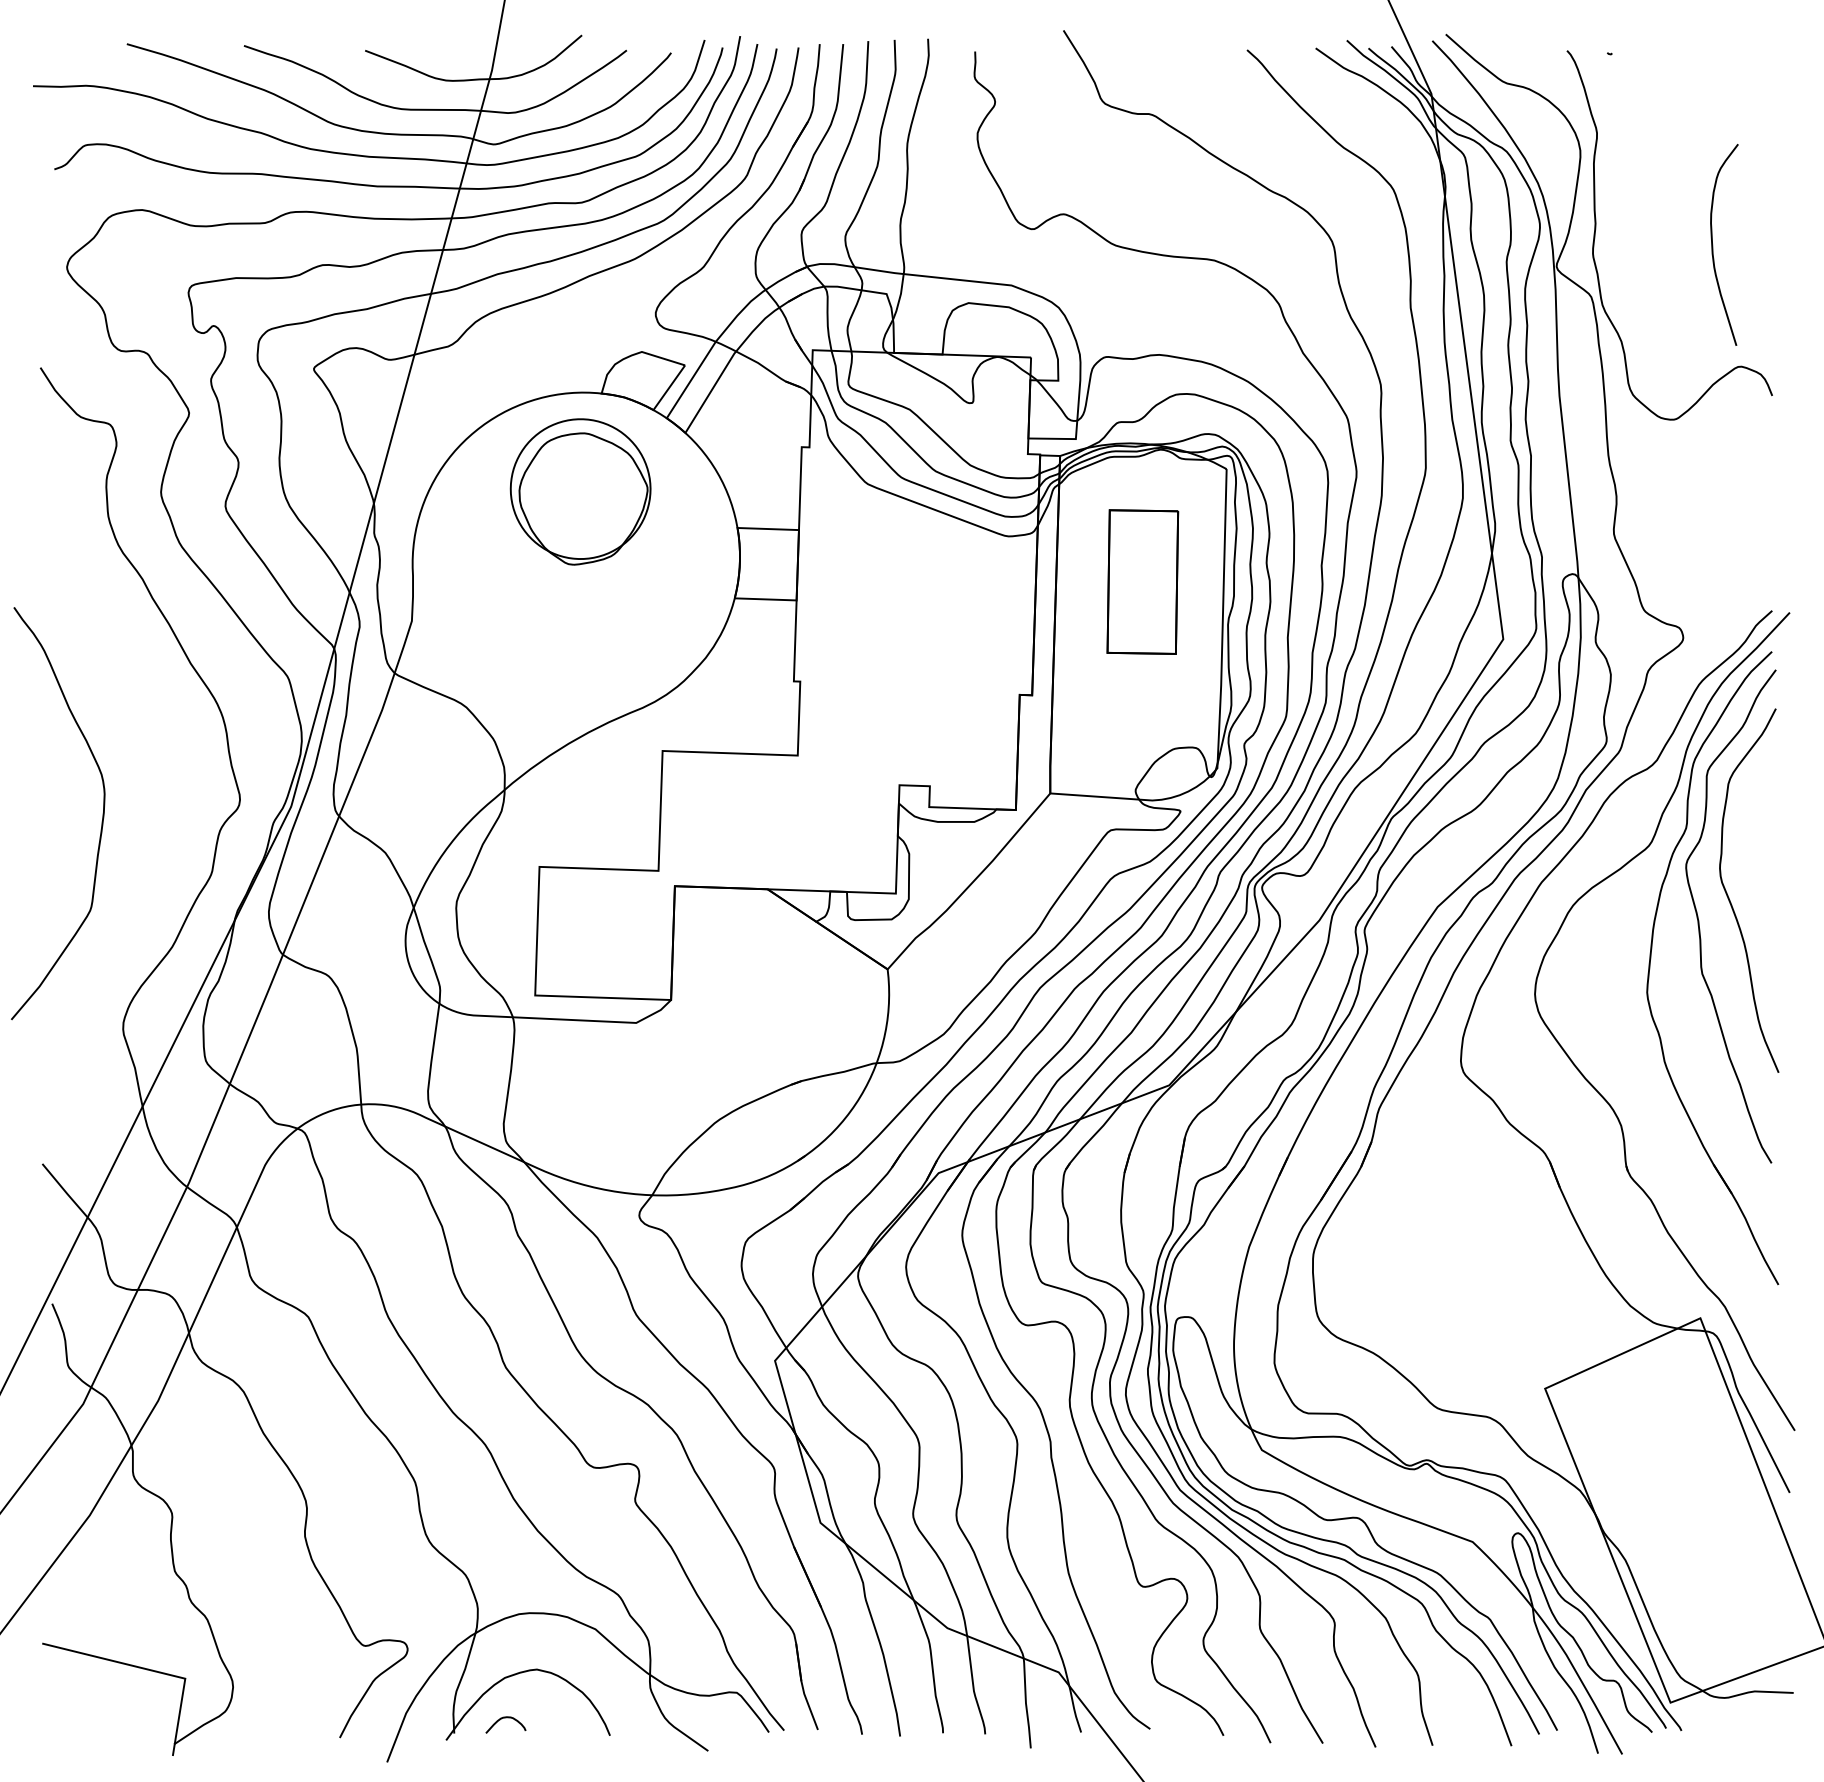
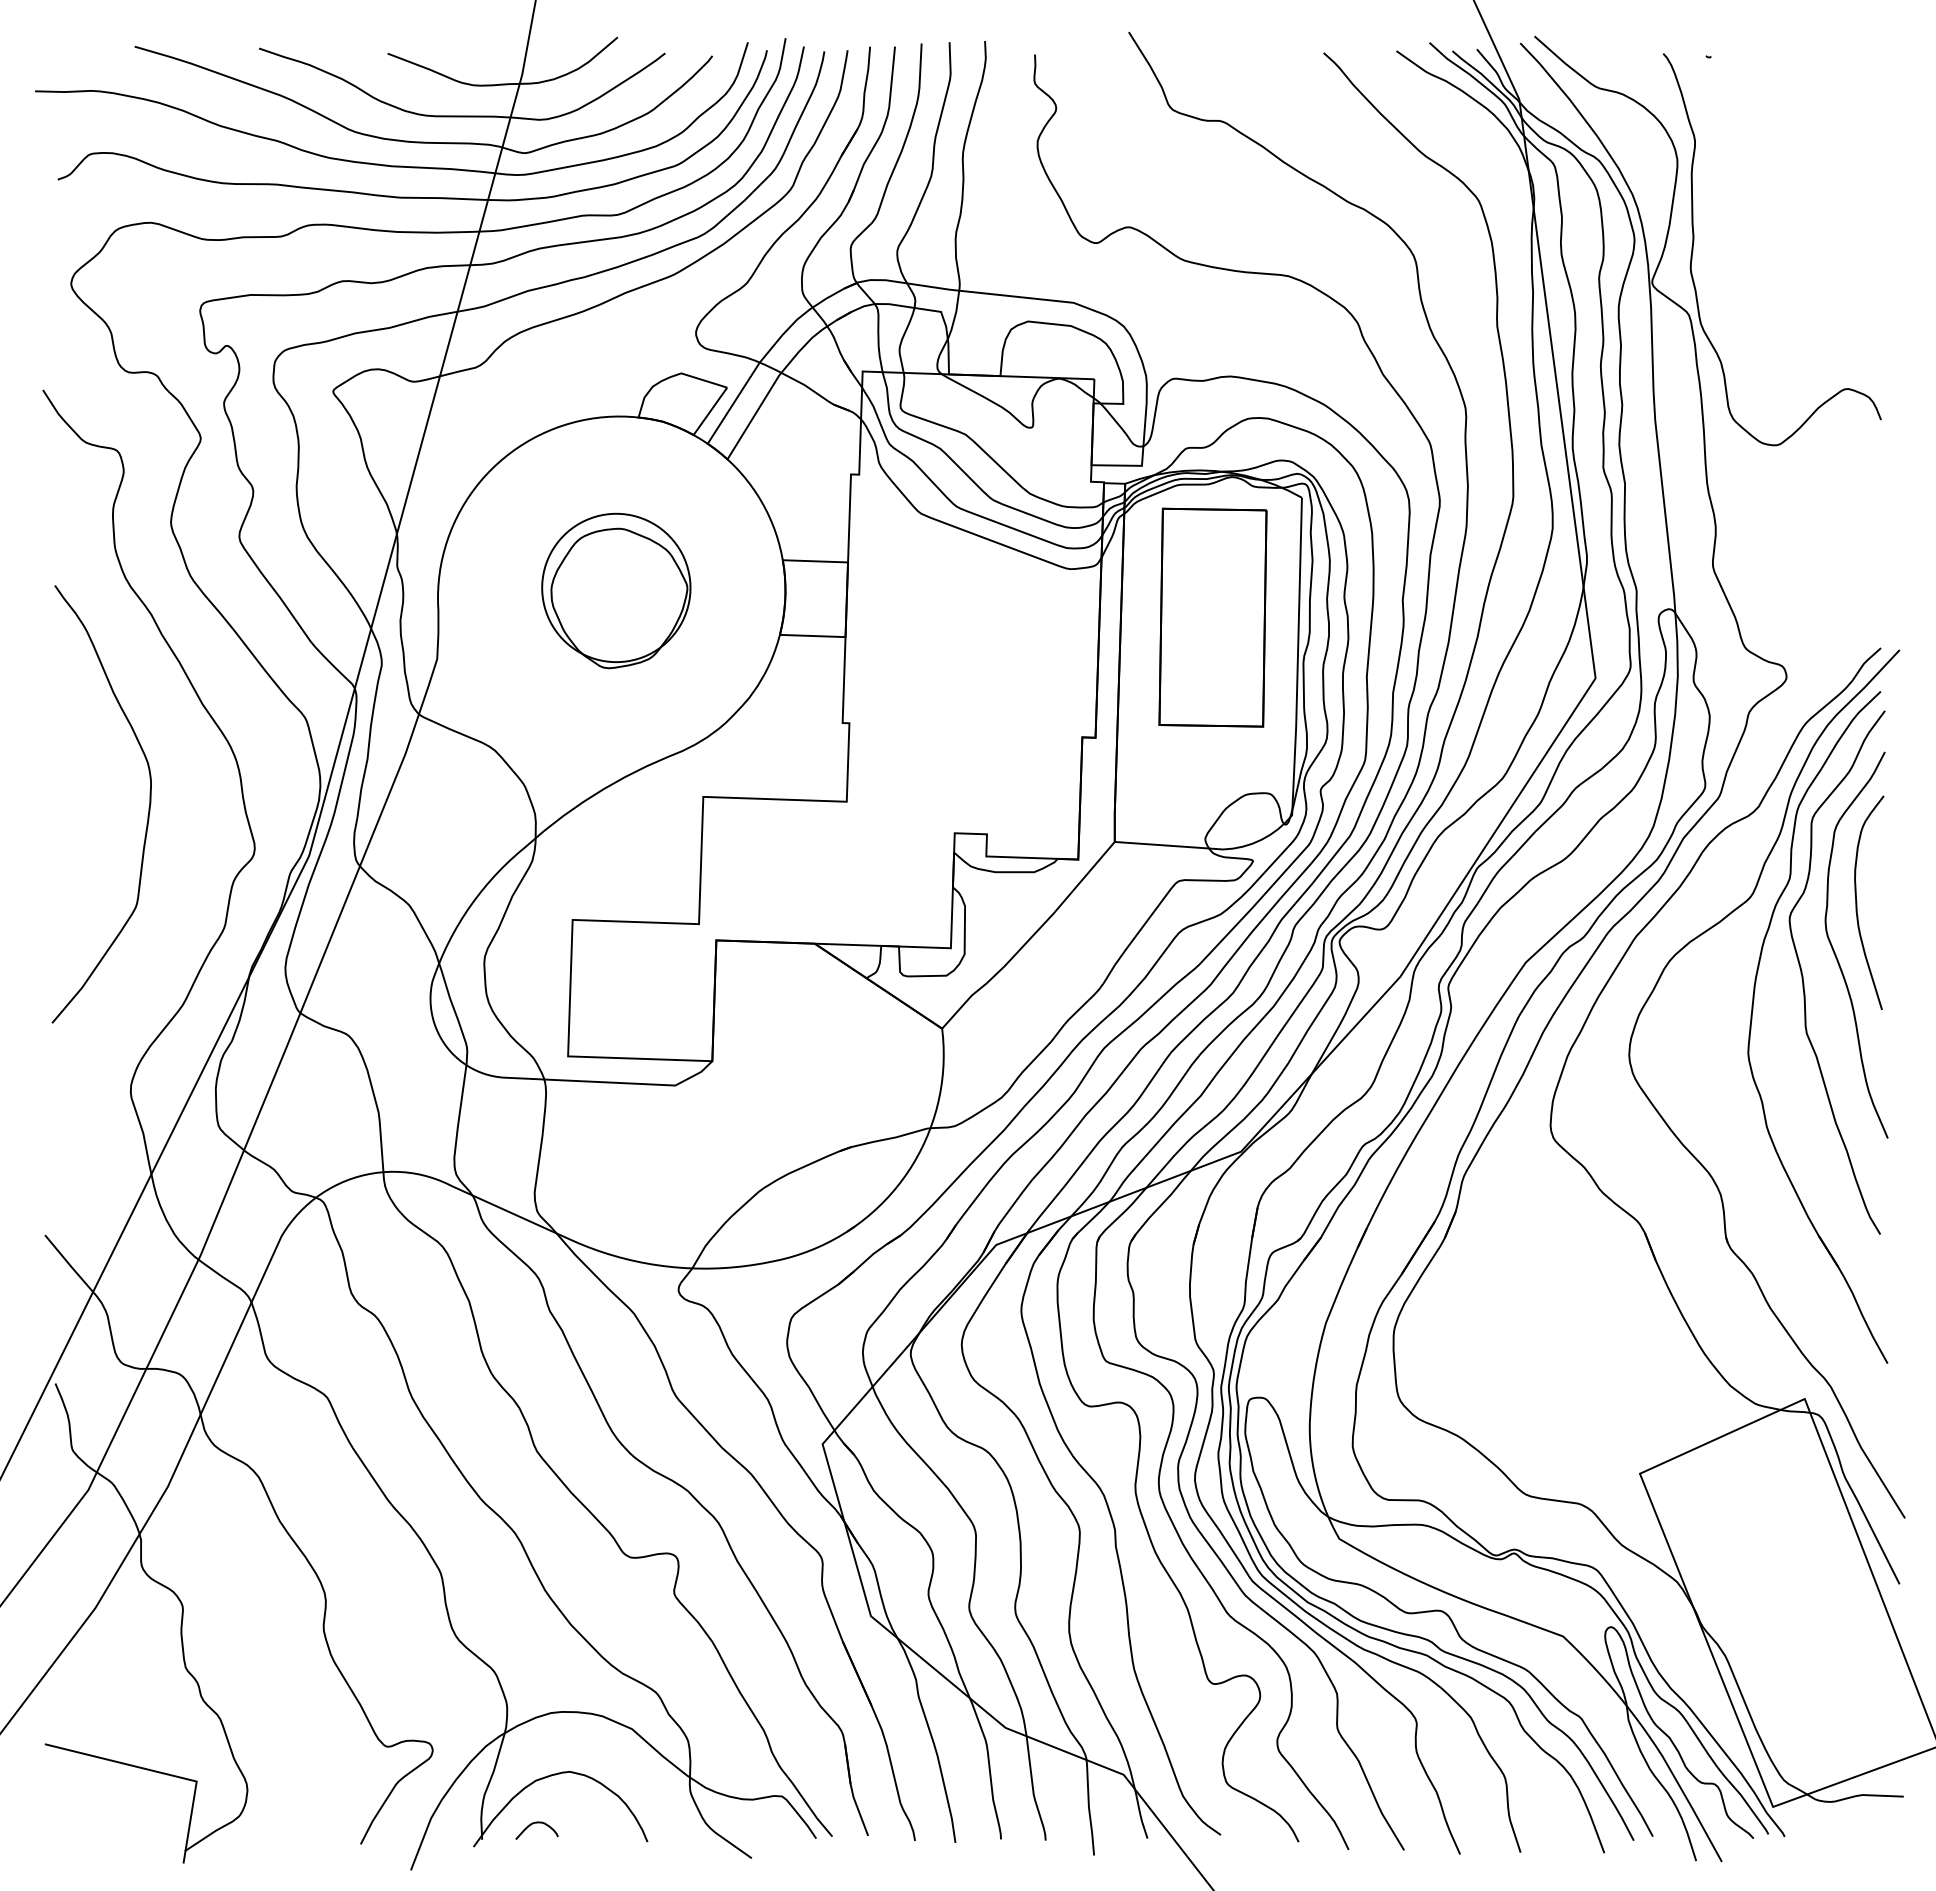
curve: (1713, 244) -> (1857, 902), moved
part: (580, 491) -> (616, 590), moved
part: (1142, 581) -> (1212, 617), size x1.43
curve: (102, 816) -> (148, 807), moved

